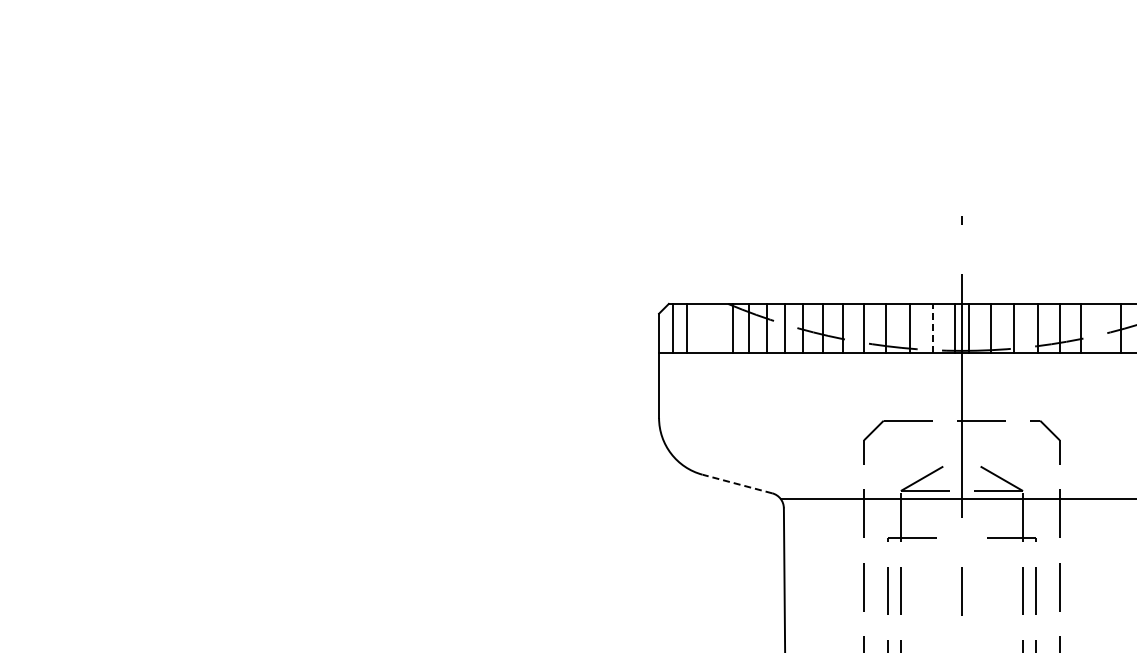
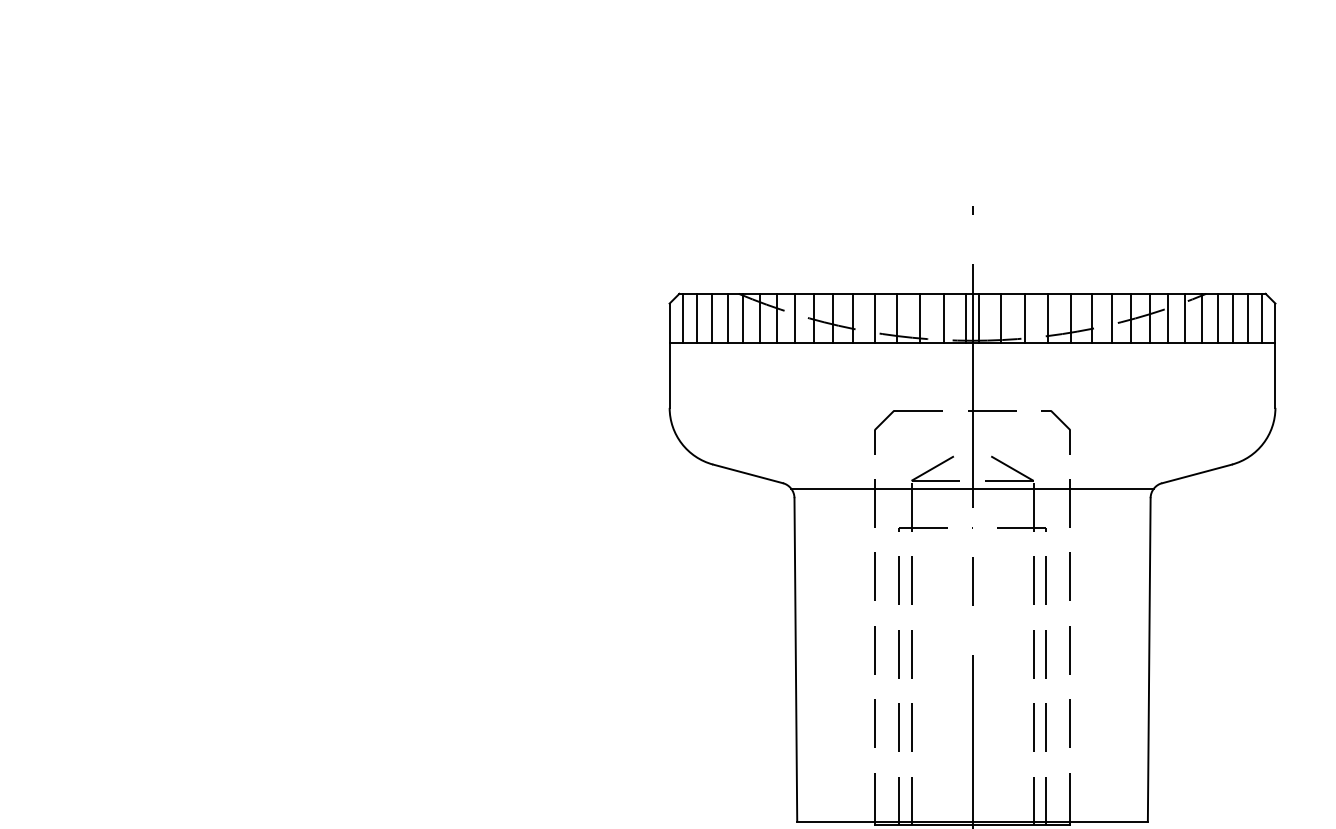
line: (701, 327) -> (712, 317), added
line: (716, 327) -> (727, 317), added
line: (932, 327) -> (943, 317), dashed -> solid
line: (1100, 327) -> (1111, 317), added
line: (736, 483) -> (747, 473), dashed -> solid

